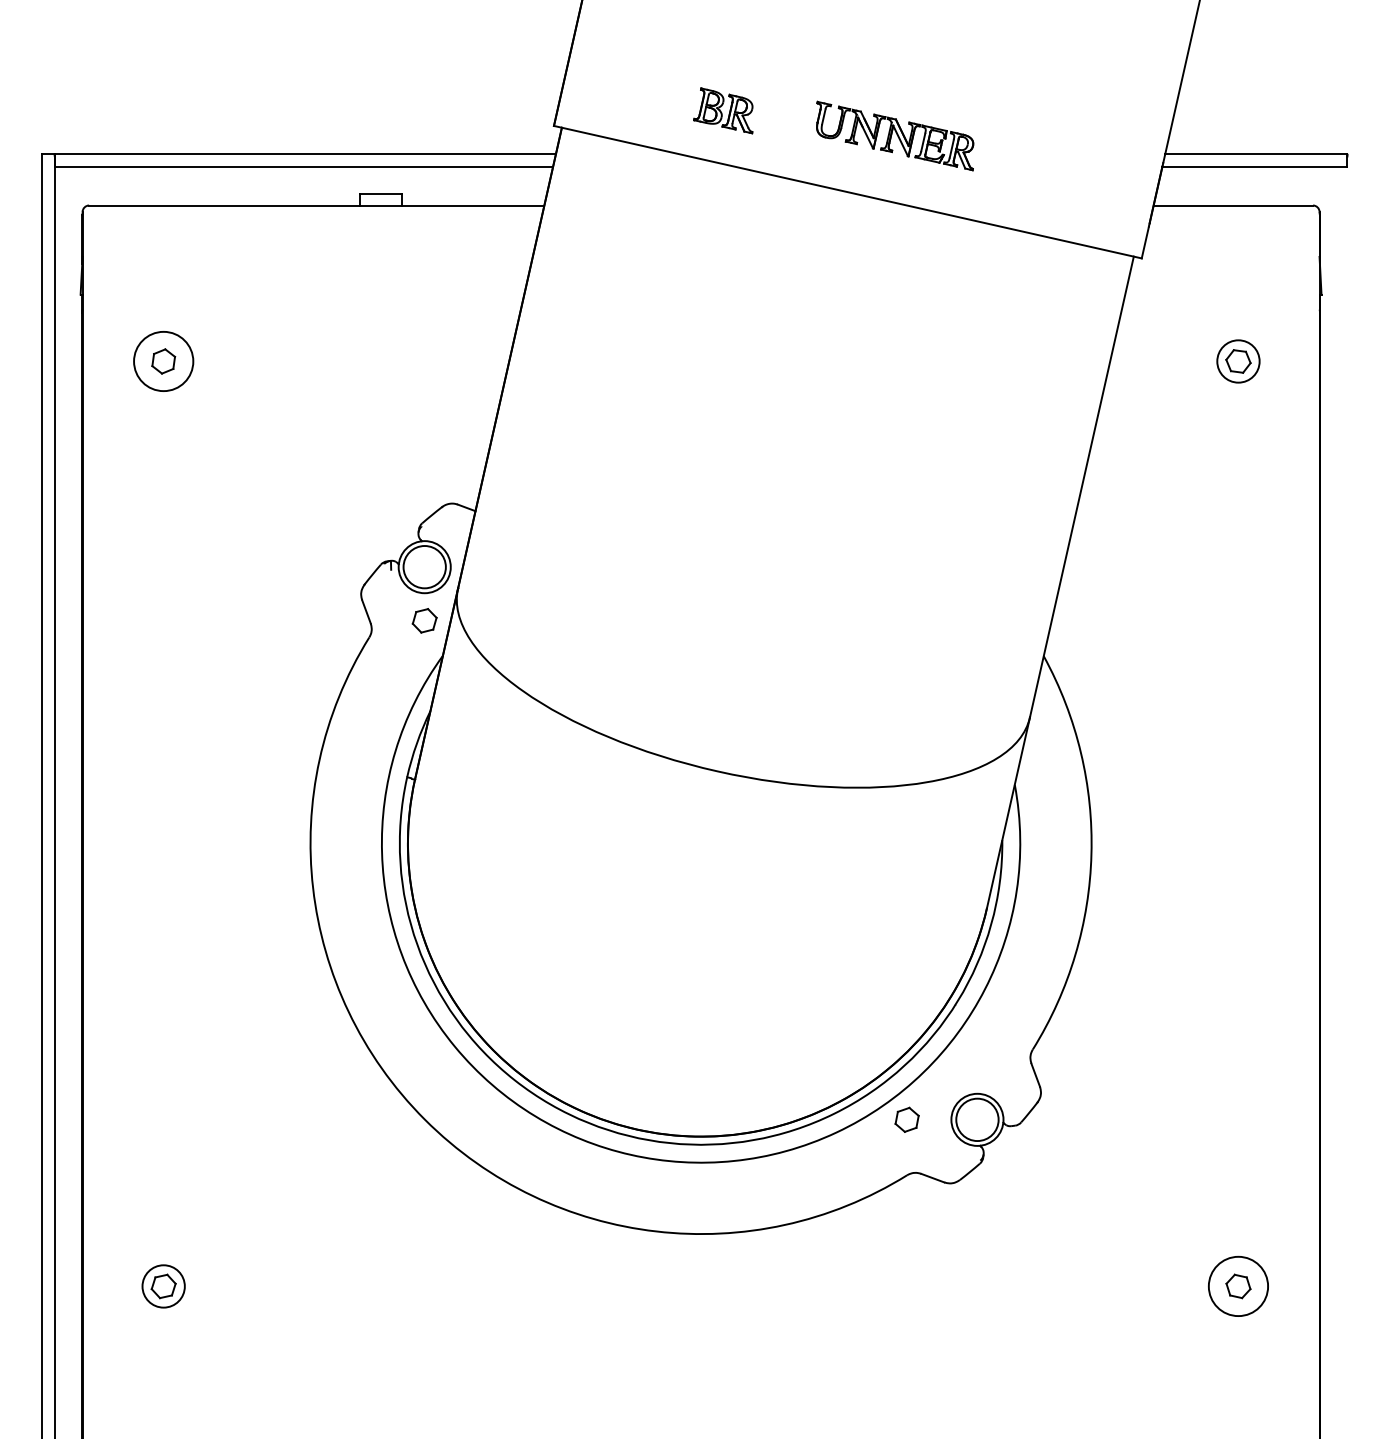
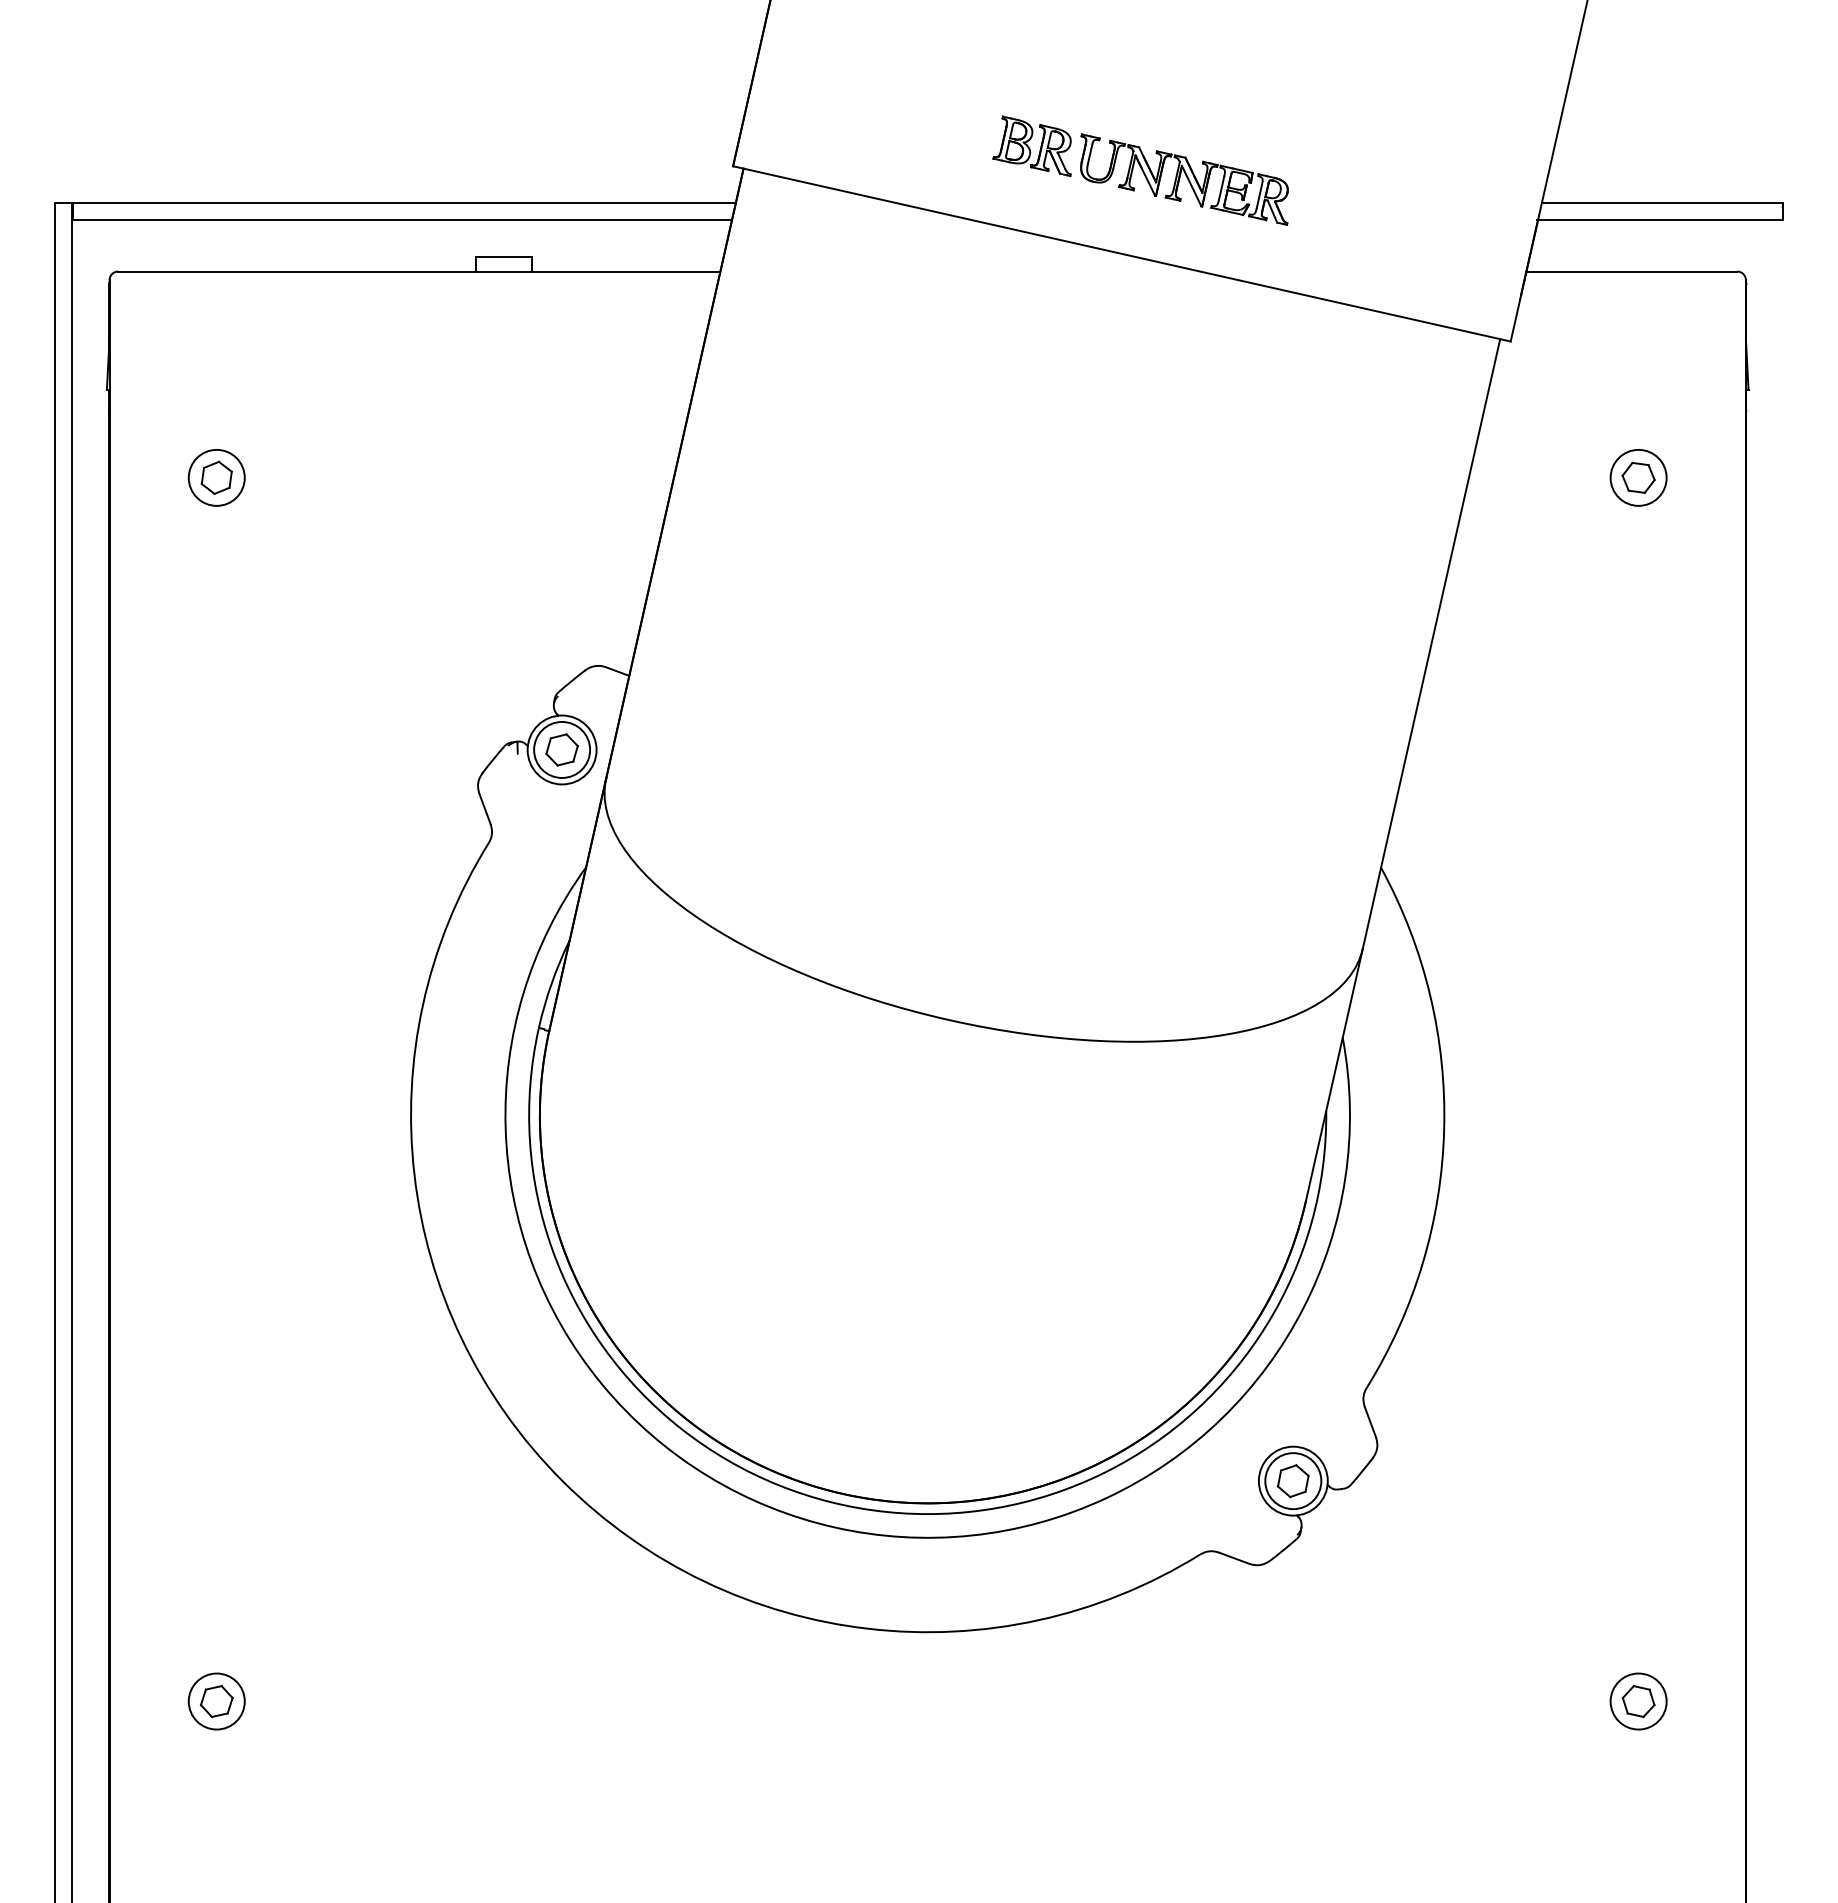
part: (722, 110) -> (1031, 145), moved
circle: (163, 361) -> (216, 477), size x0.71
part: (424, 620) -> (561, 749), moved
part: (907, 1120) -> (1293, 1481), moved
circle: (1238, 1286) -> (1638, 1701), size x0.71

